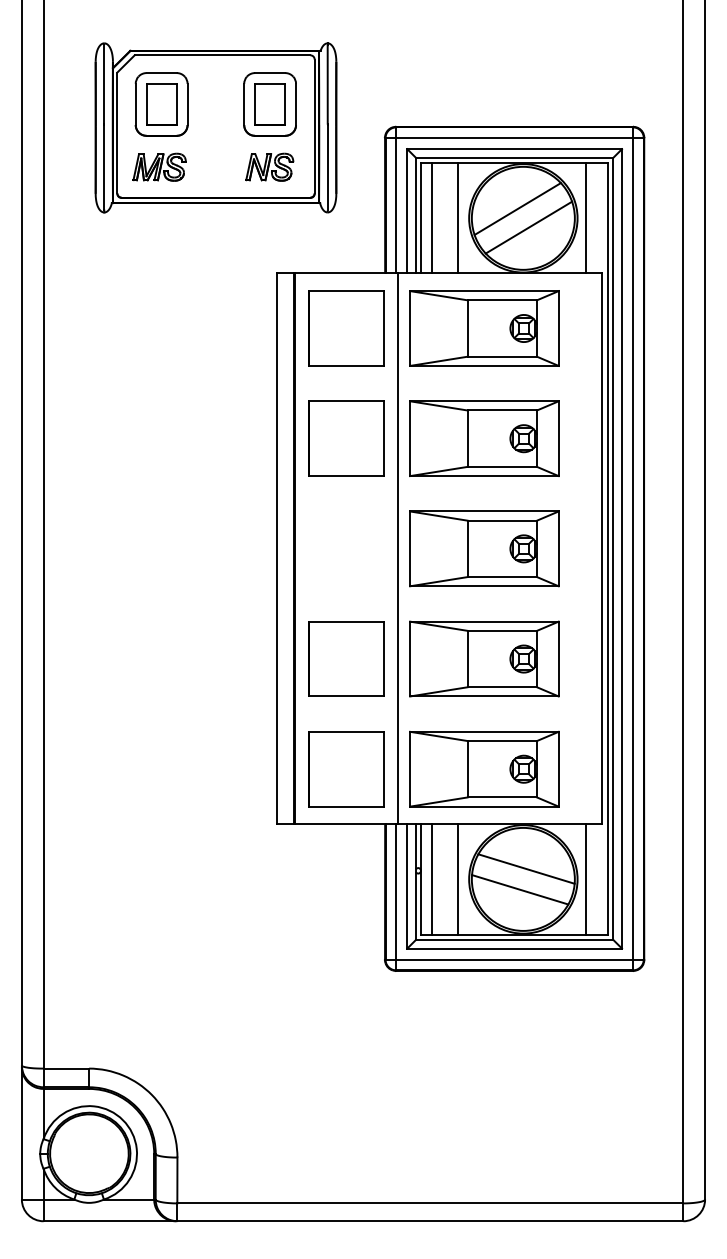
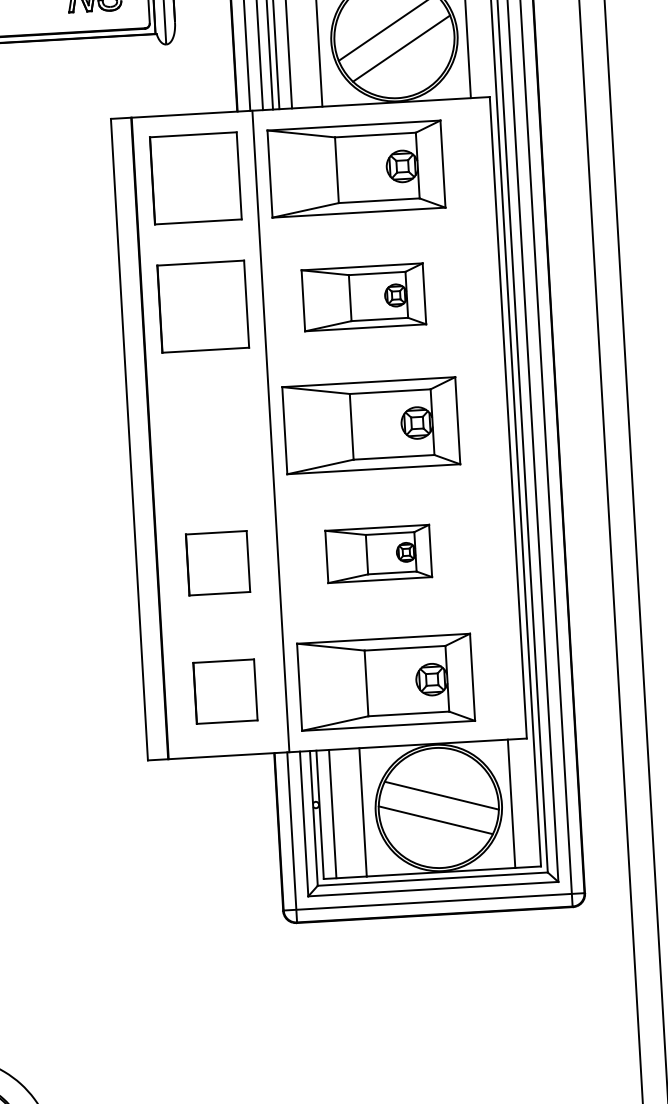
part: (484, 438) -> (363, 297), size x0.7
part: (346, 658) -> (218, 562), size x0.7
part: (484, 658) -> (378, 553), size x0.6
part: (346, 769) -> (225, 691), size x0.7

